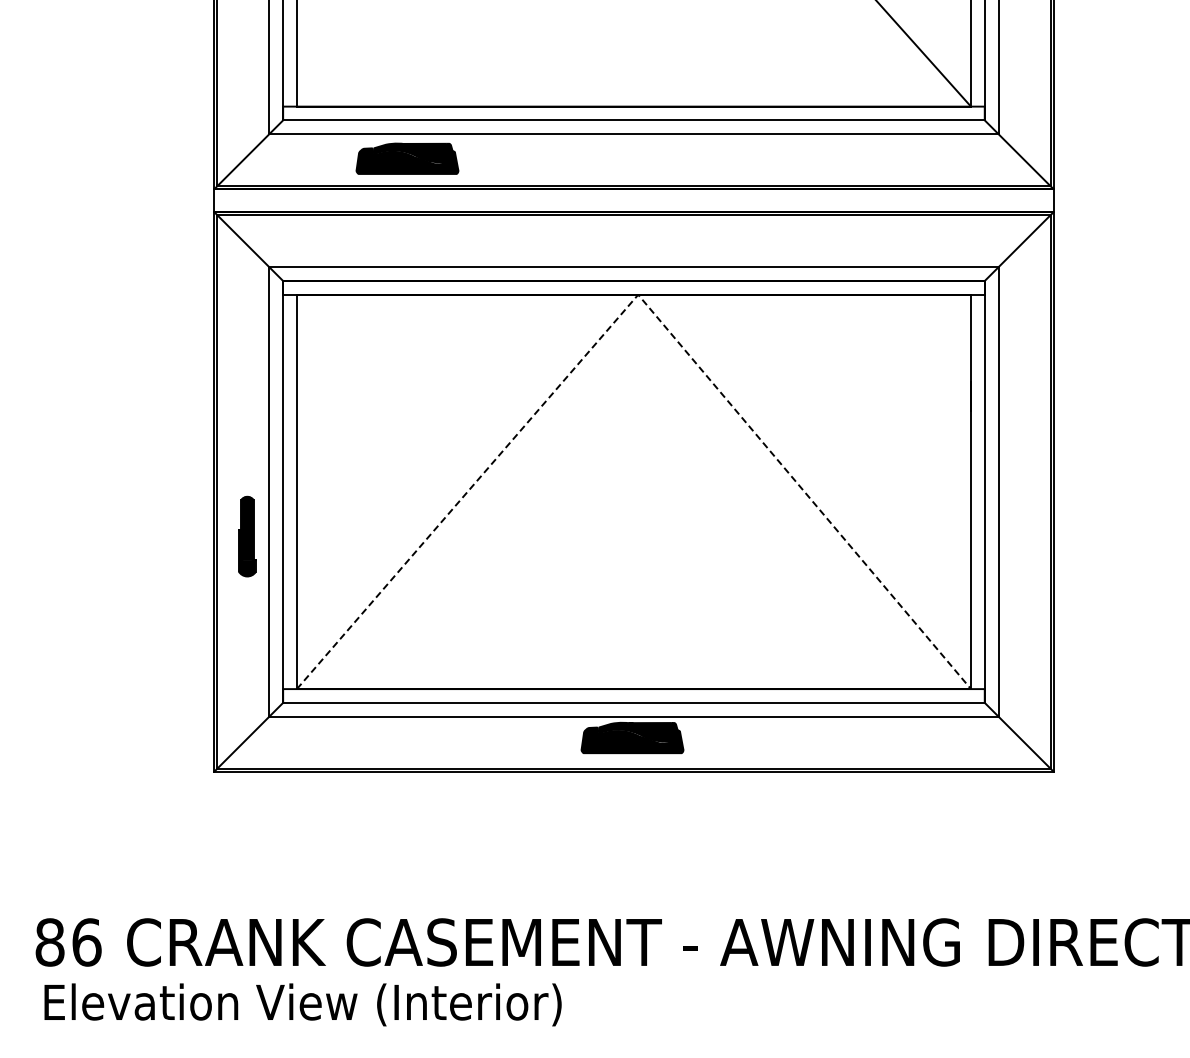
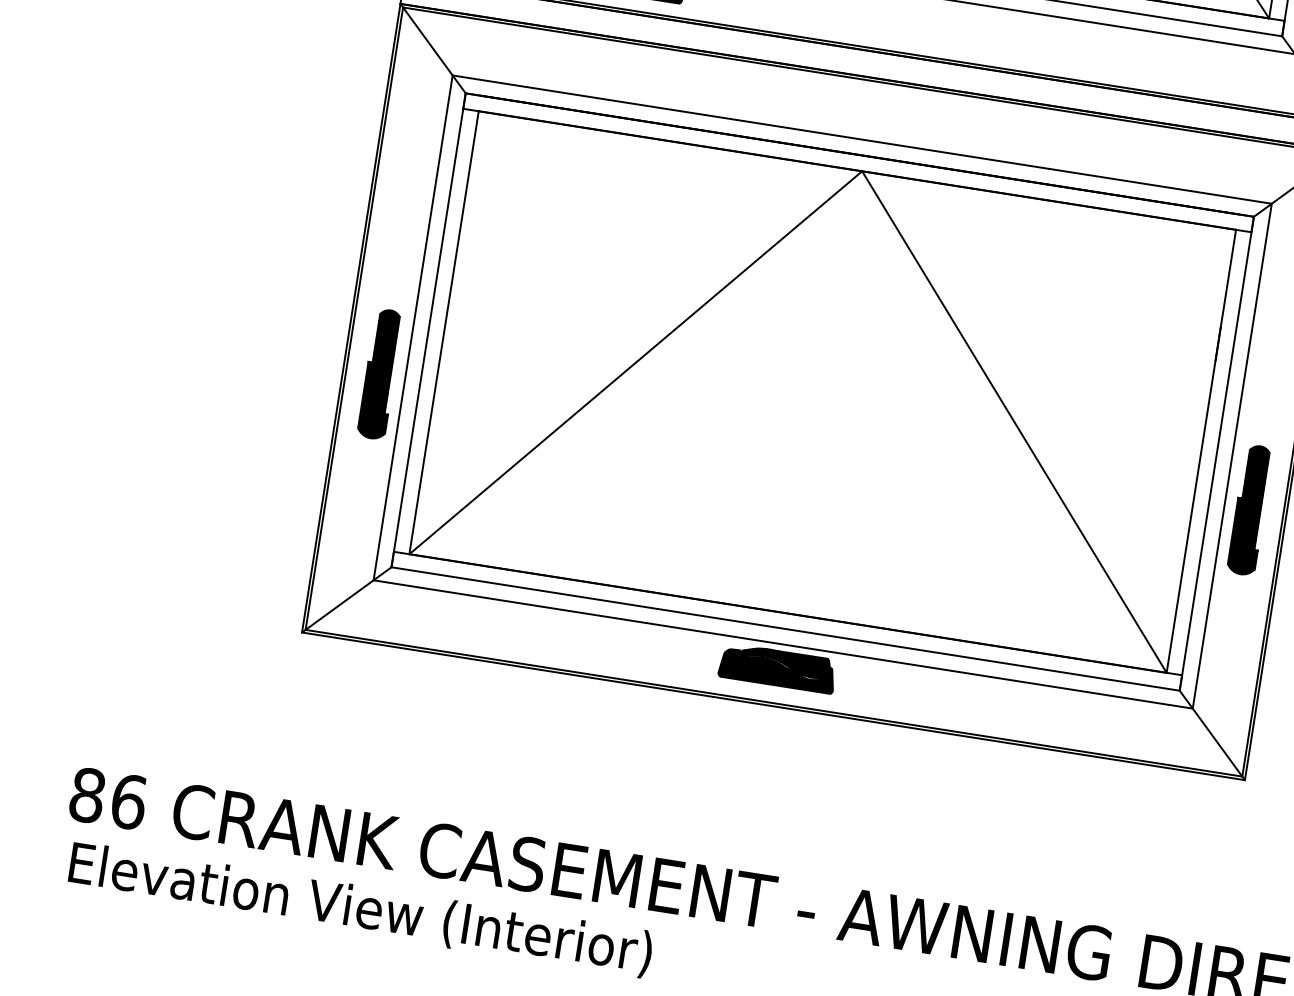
line: (636, 296) -> (859, 172), dashed -> solid
part: (246, 536) -> (379, 373), size x1.43
part: (1021, 536) -> (1250, 510), added

